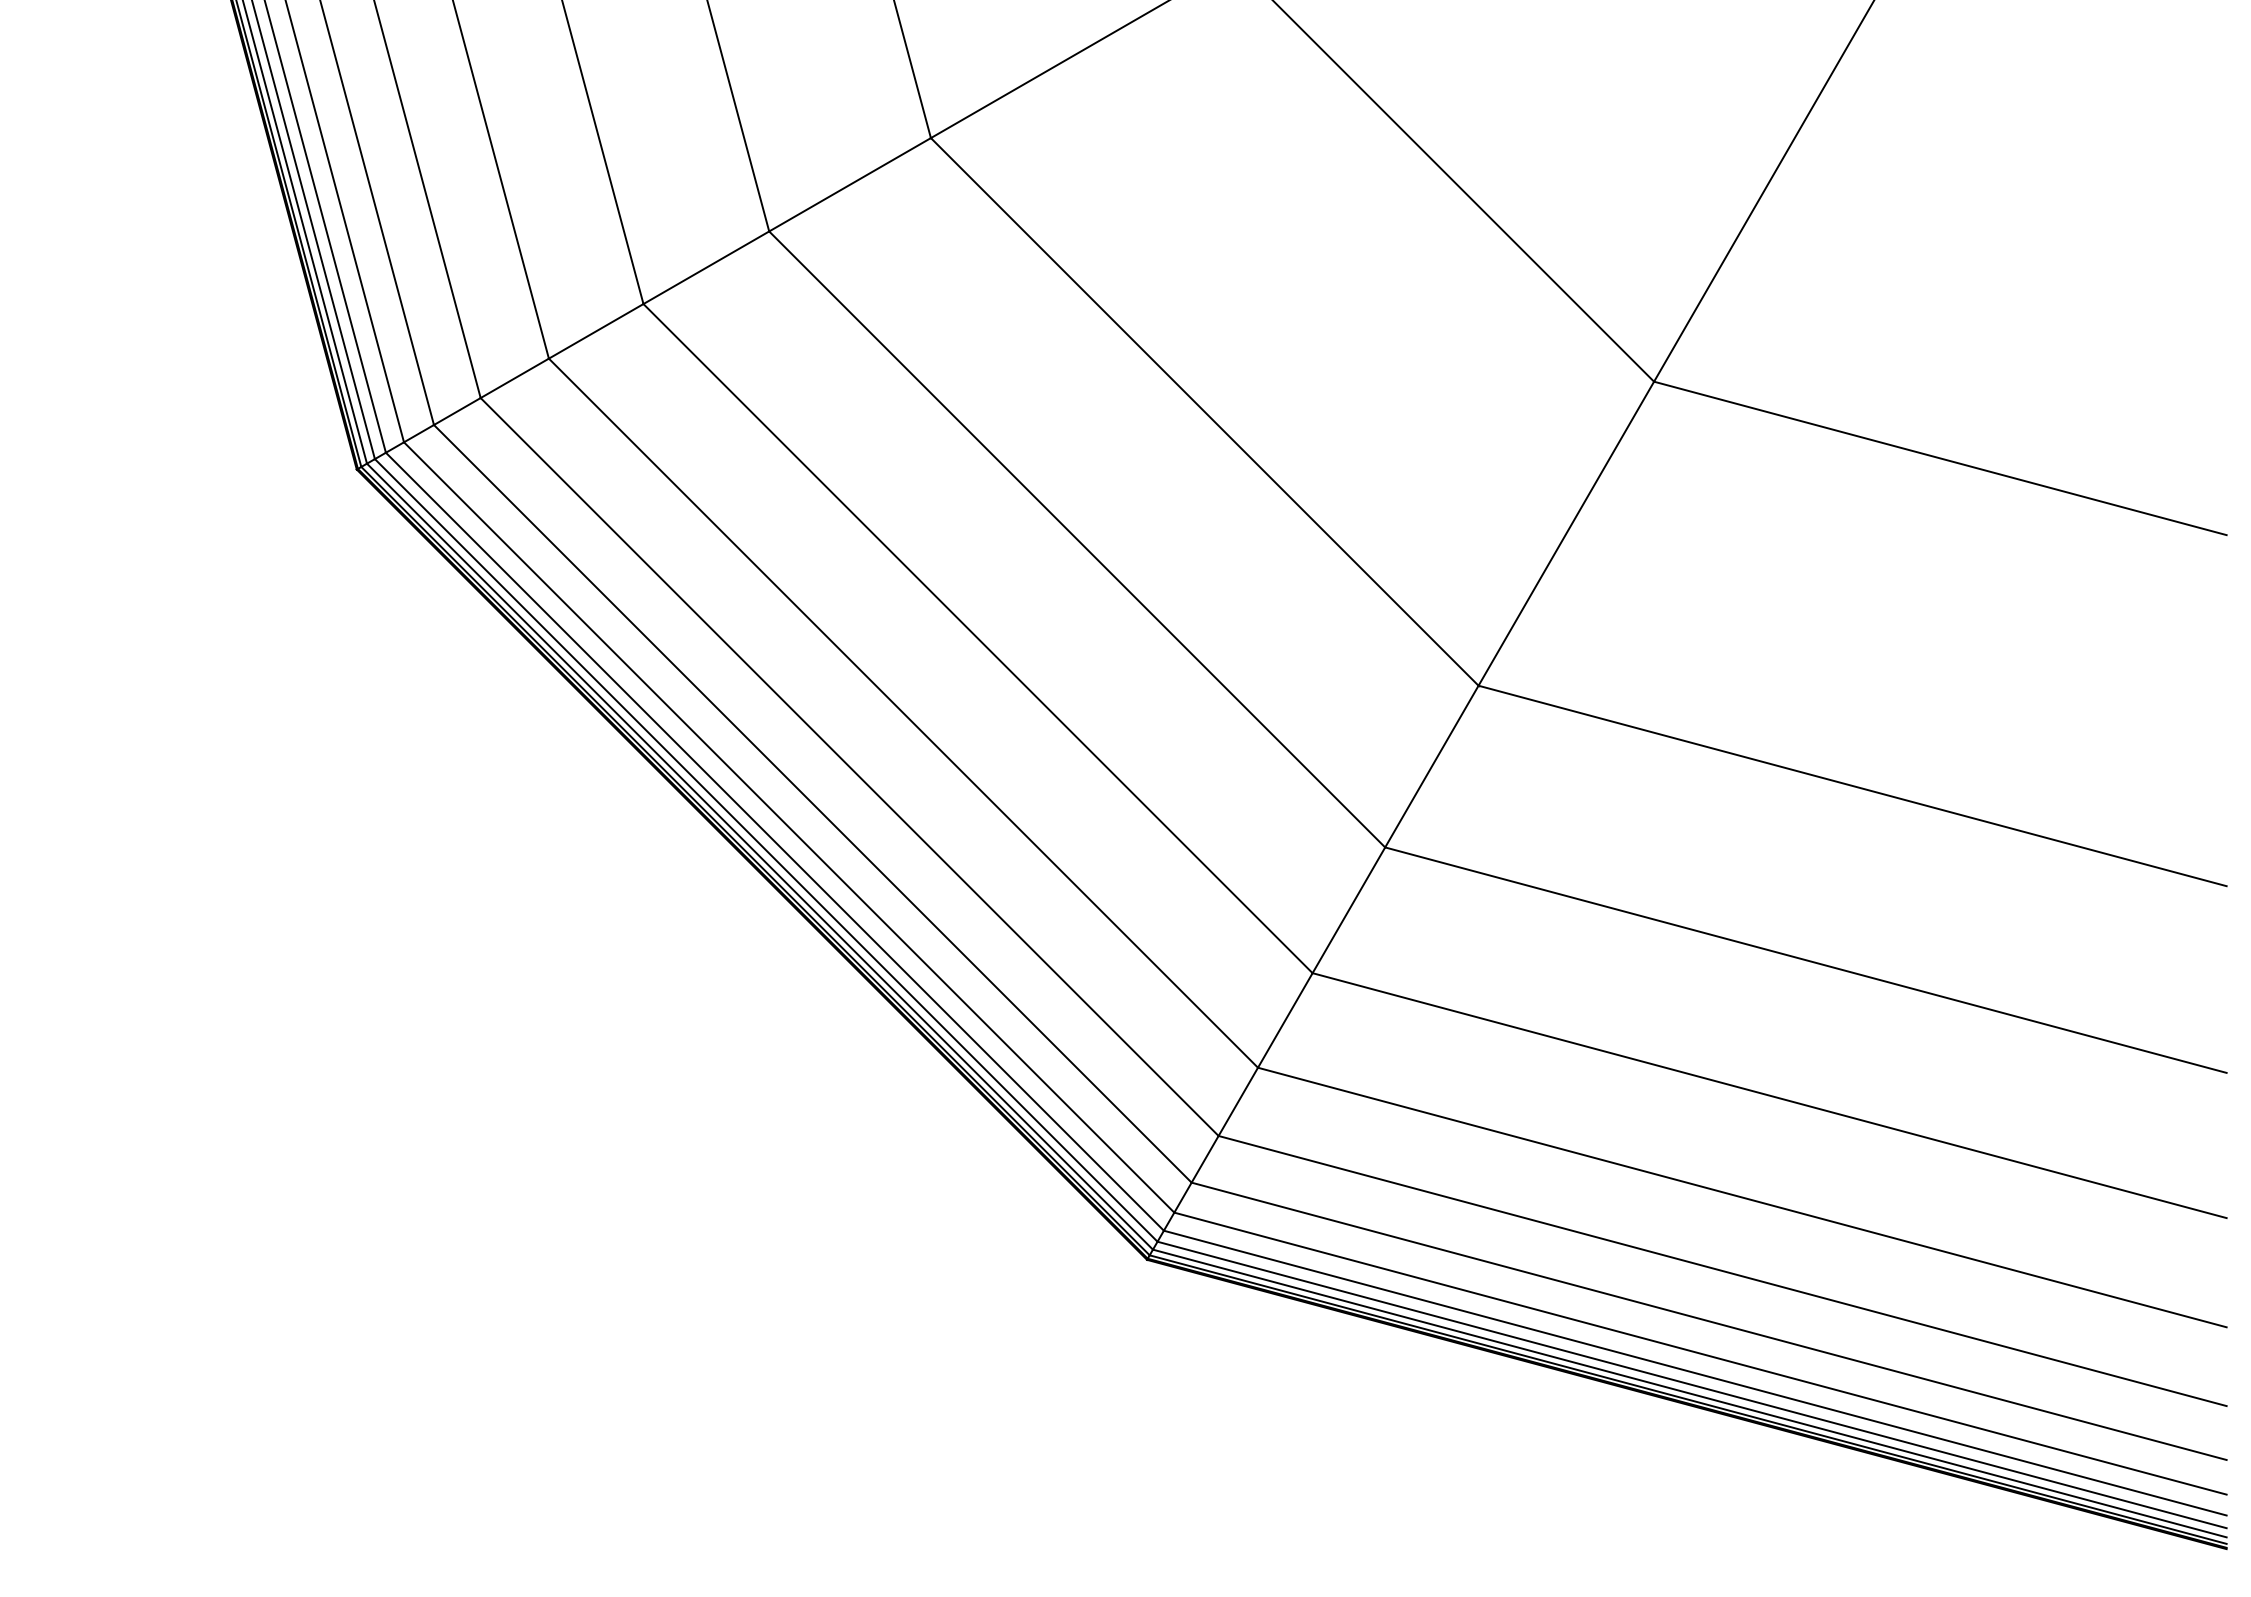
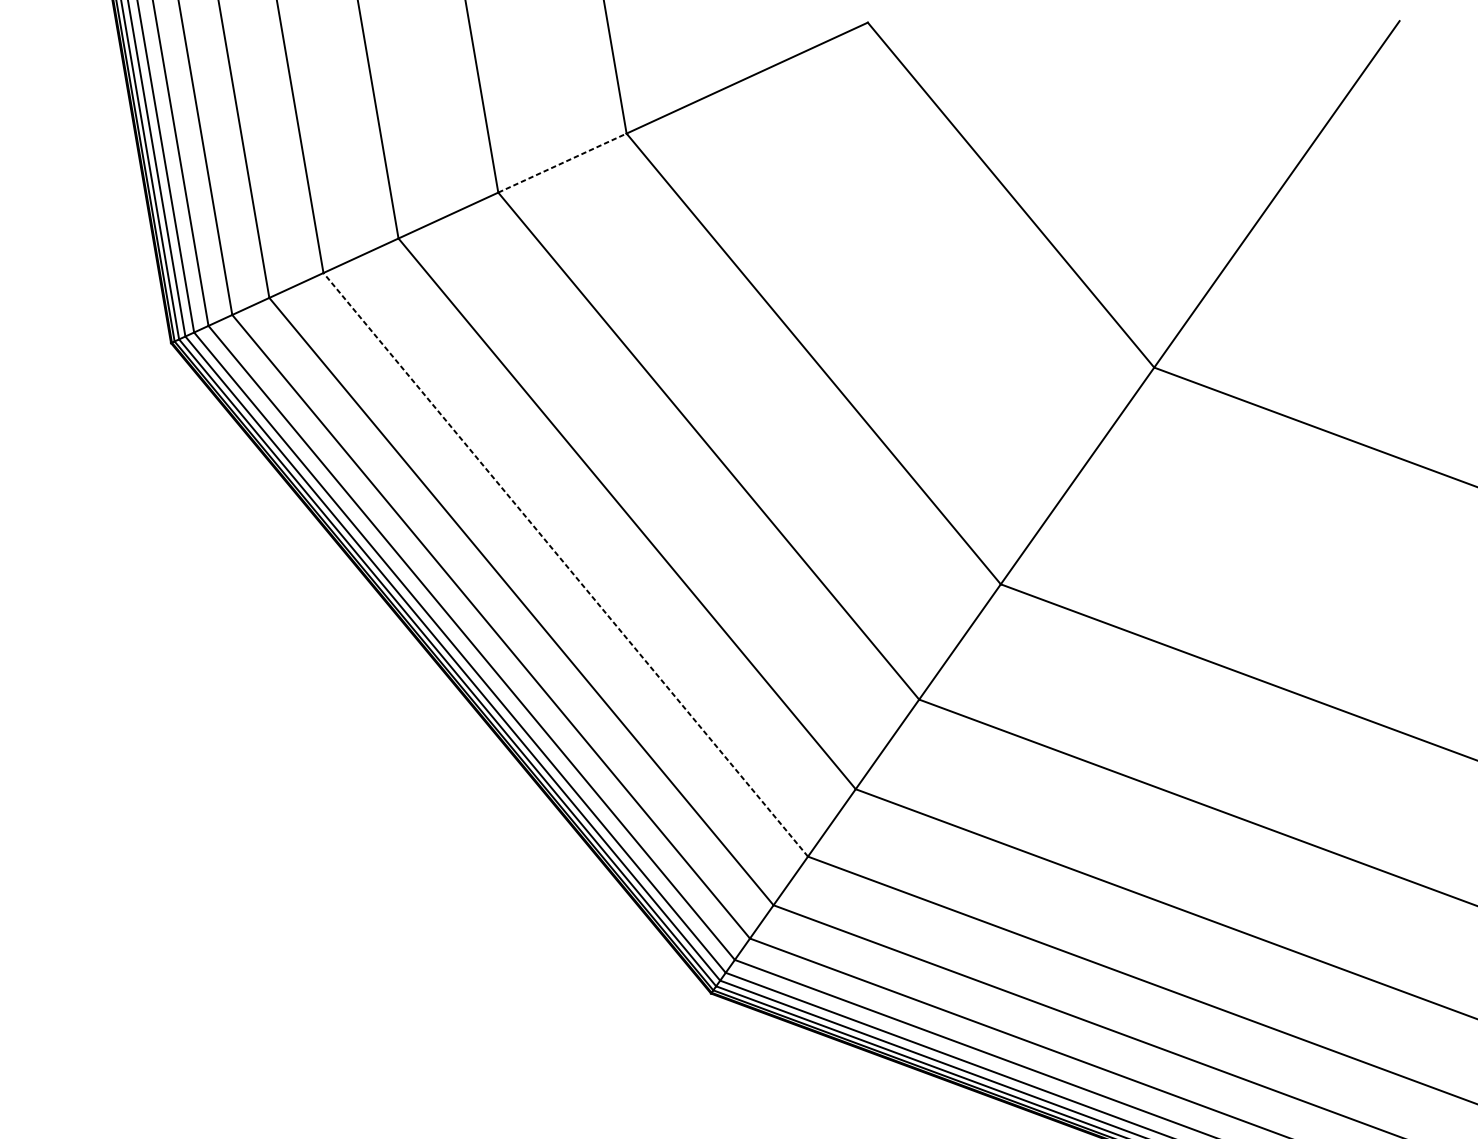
line: (850, 184) -> (562, 162), solid -> dashed
line: (903, 712) -> (565, 564), solid -> dashed

